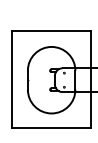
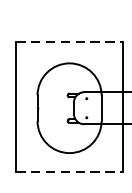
line: (51, 31) -> (69, 42), solid -> dashed
line: (51, 127) -> (69, 172), solid -> dashed

